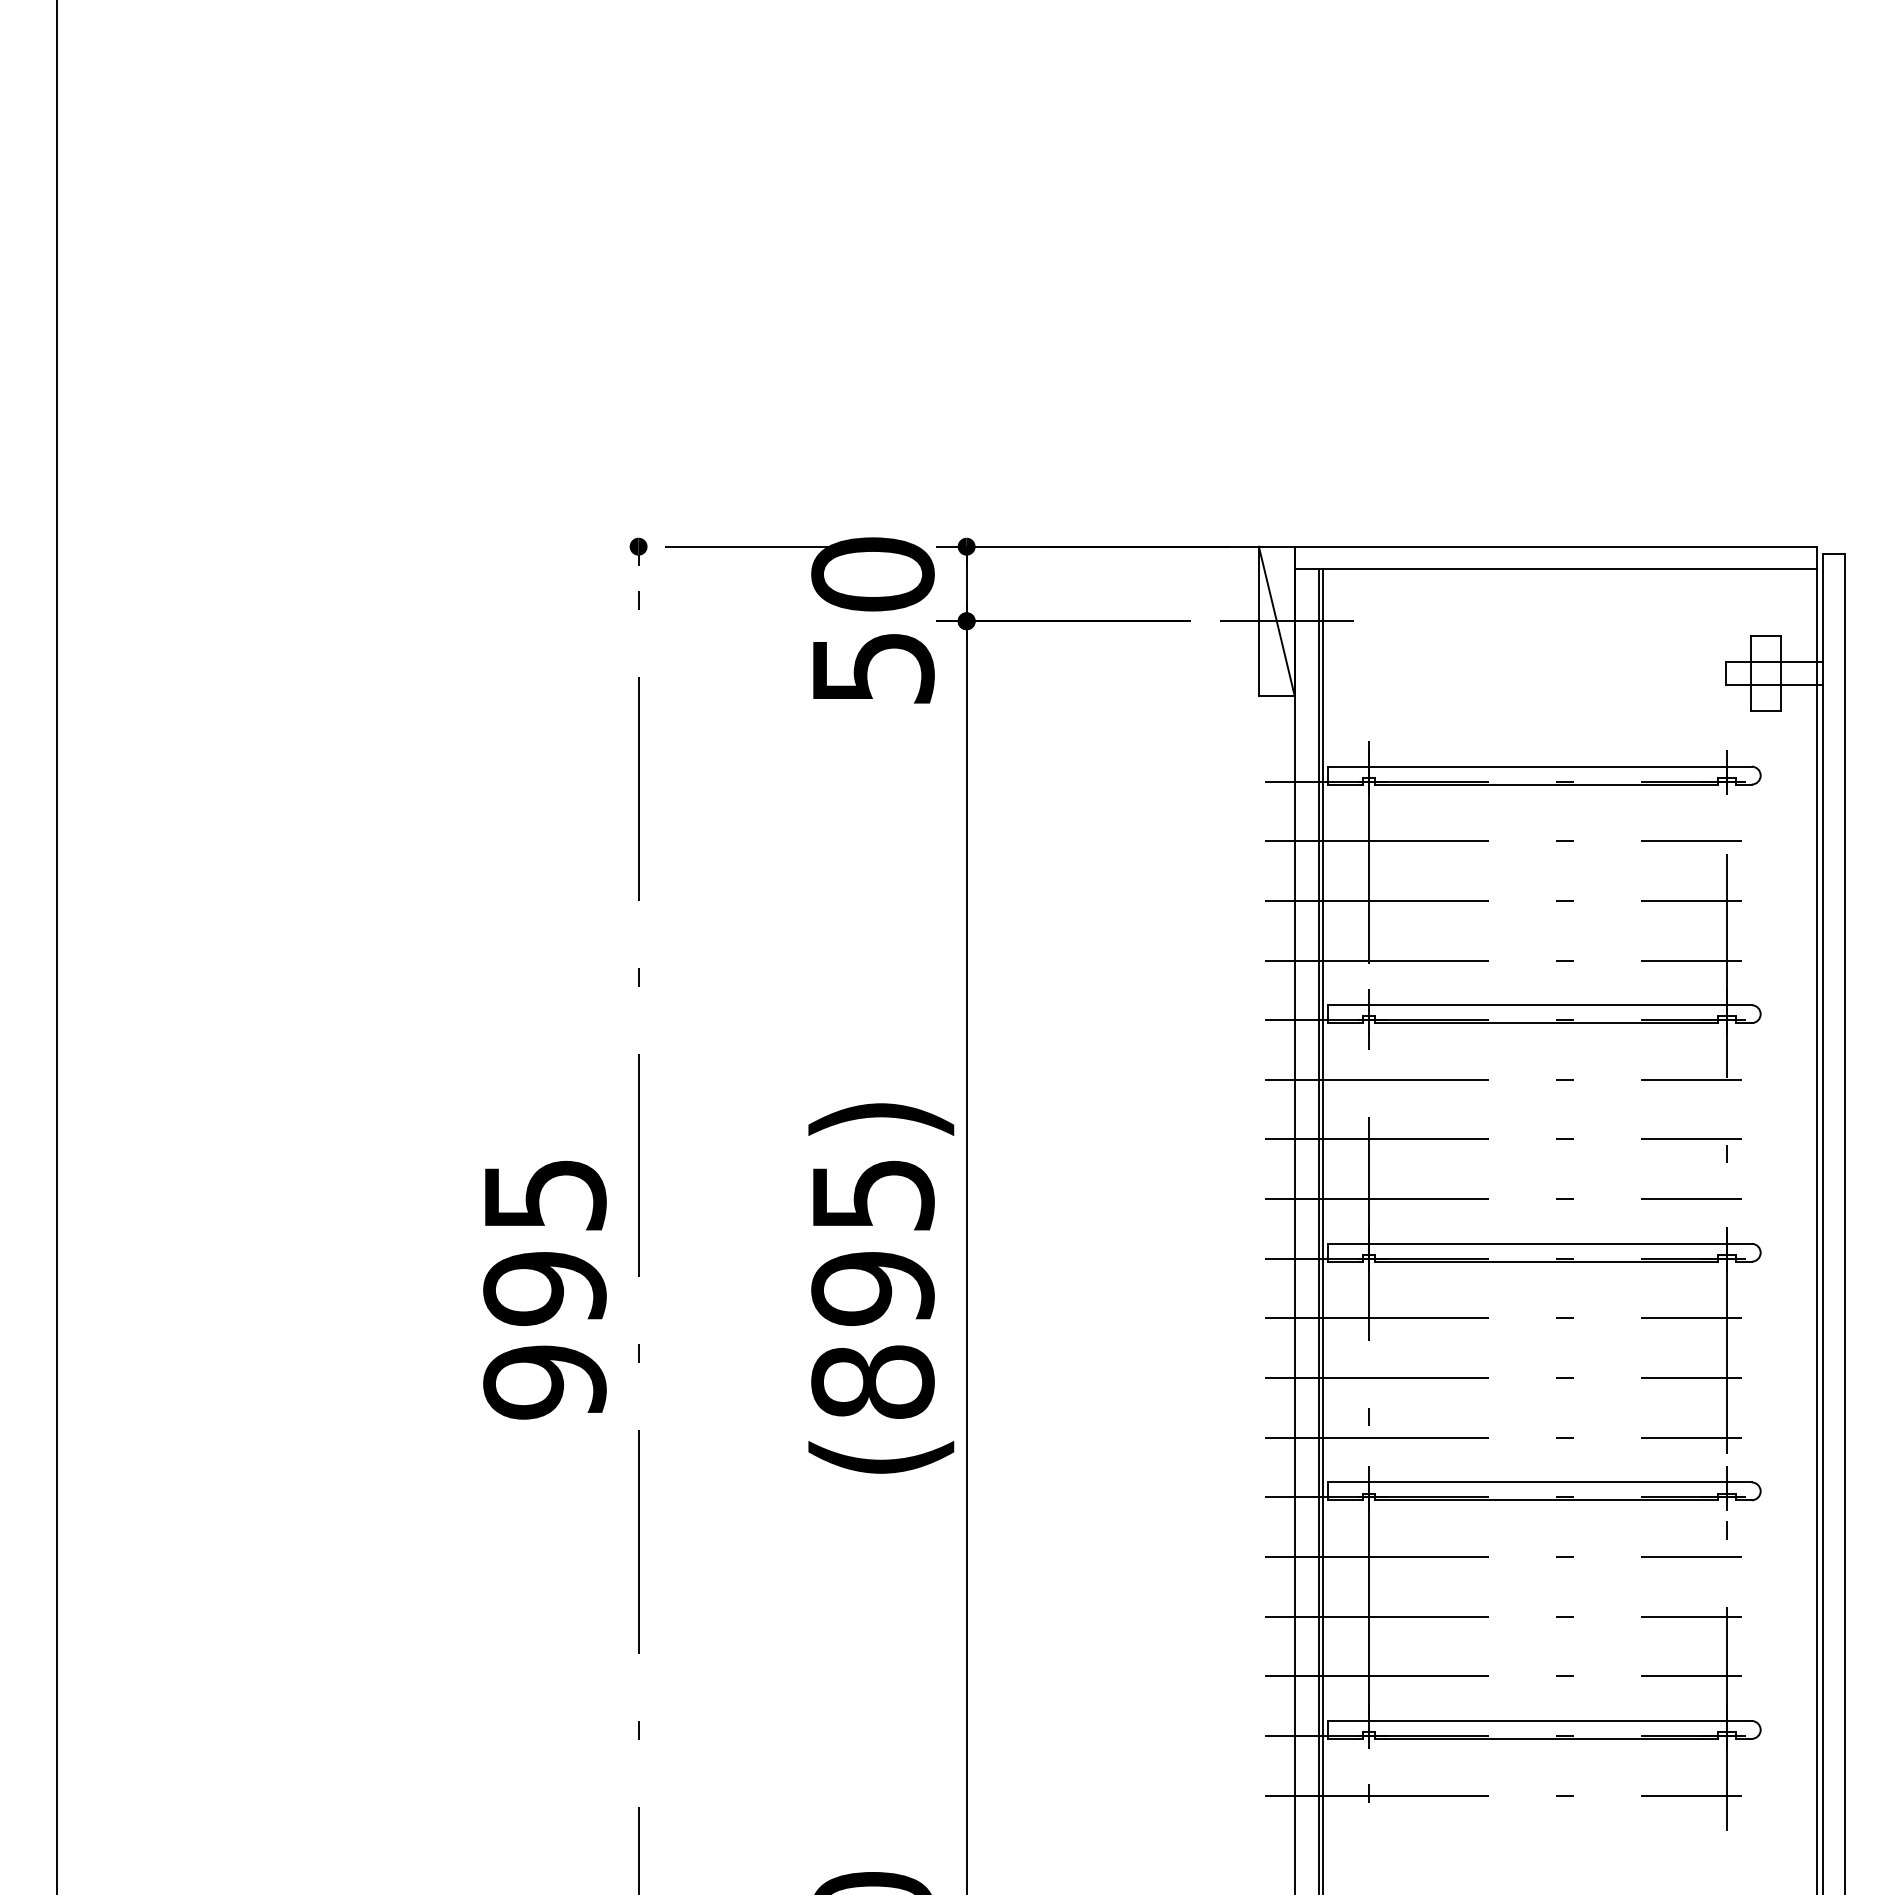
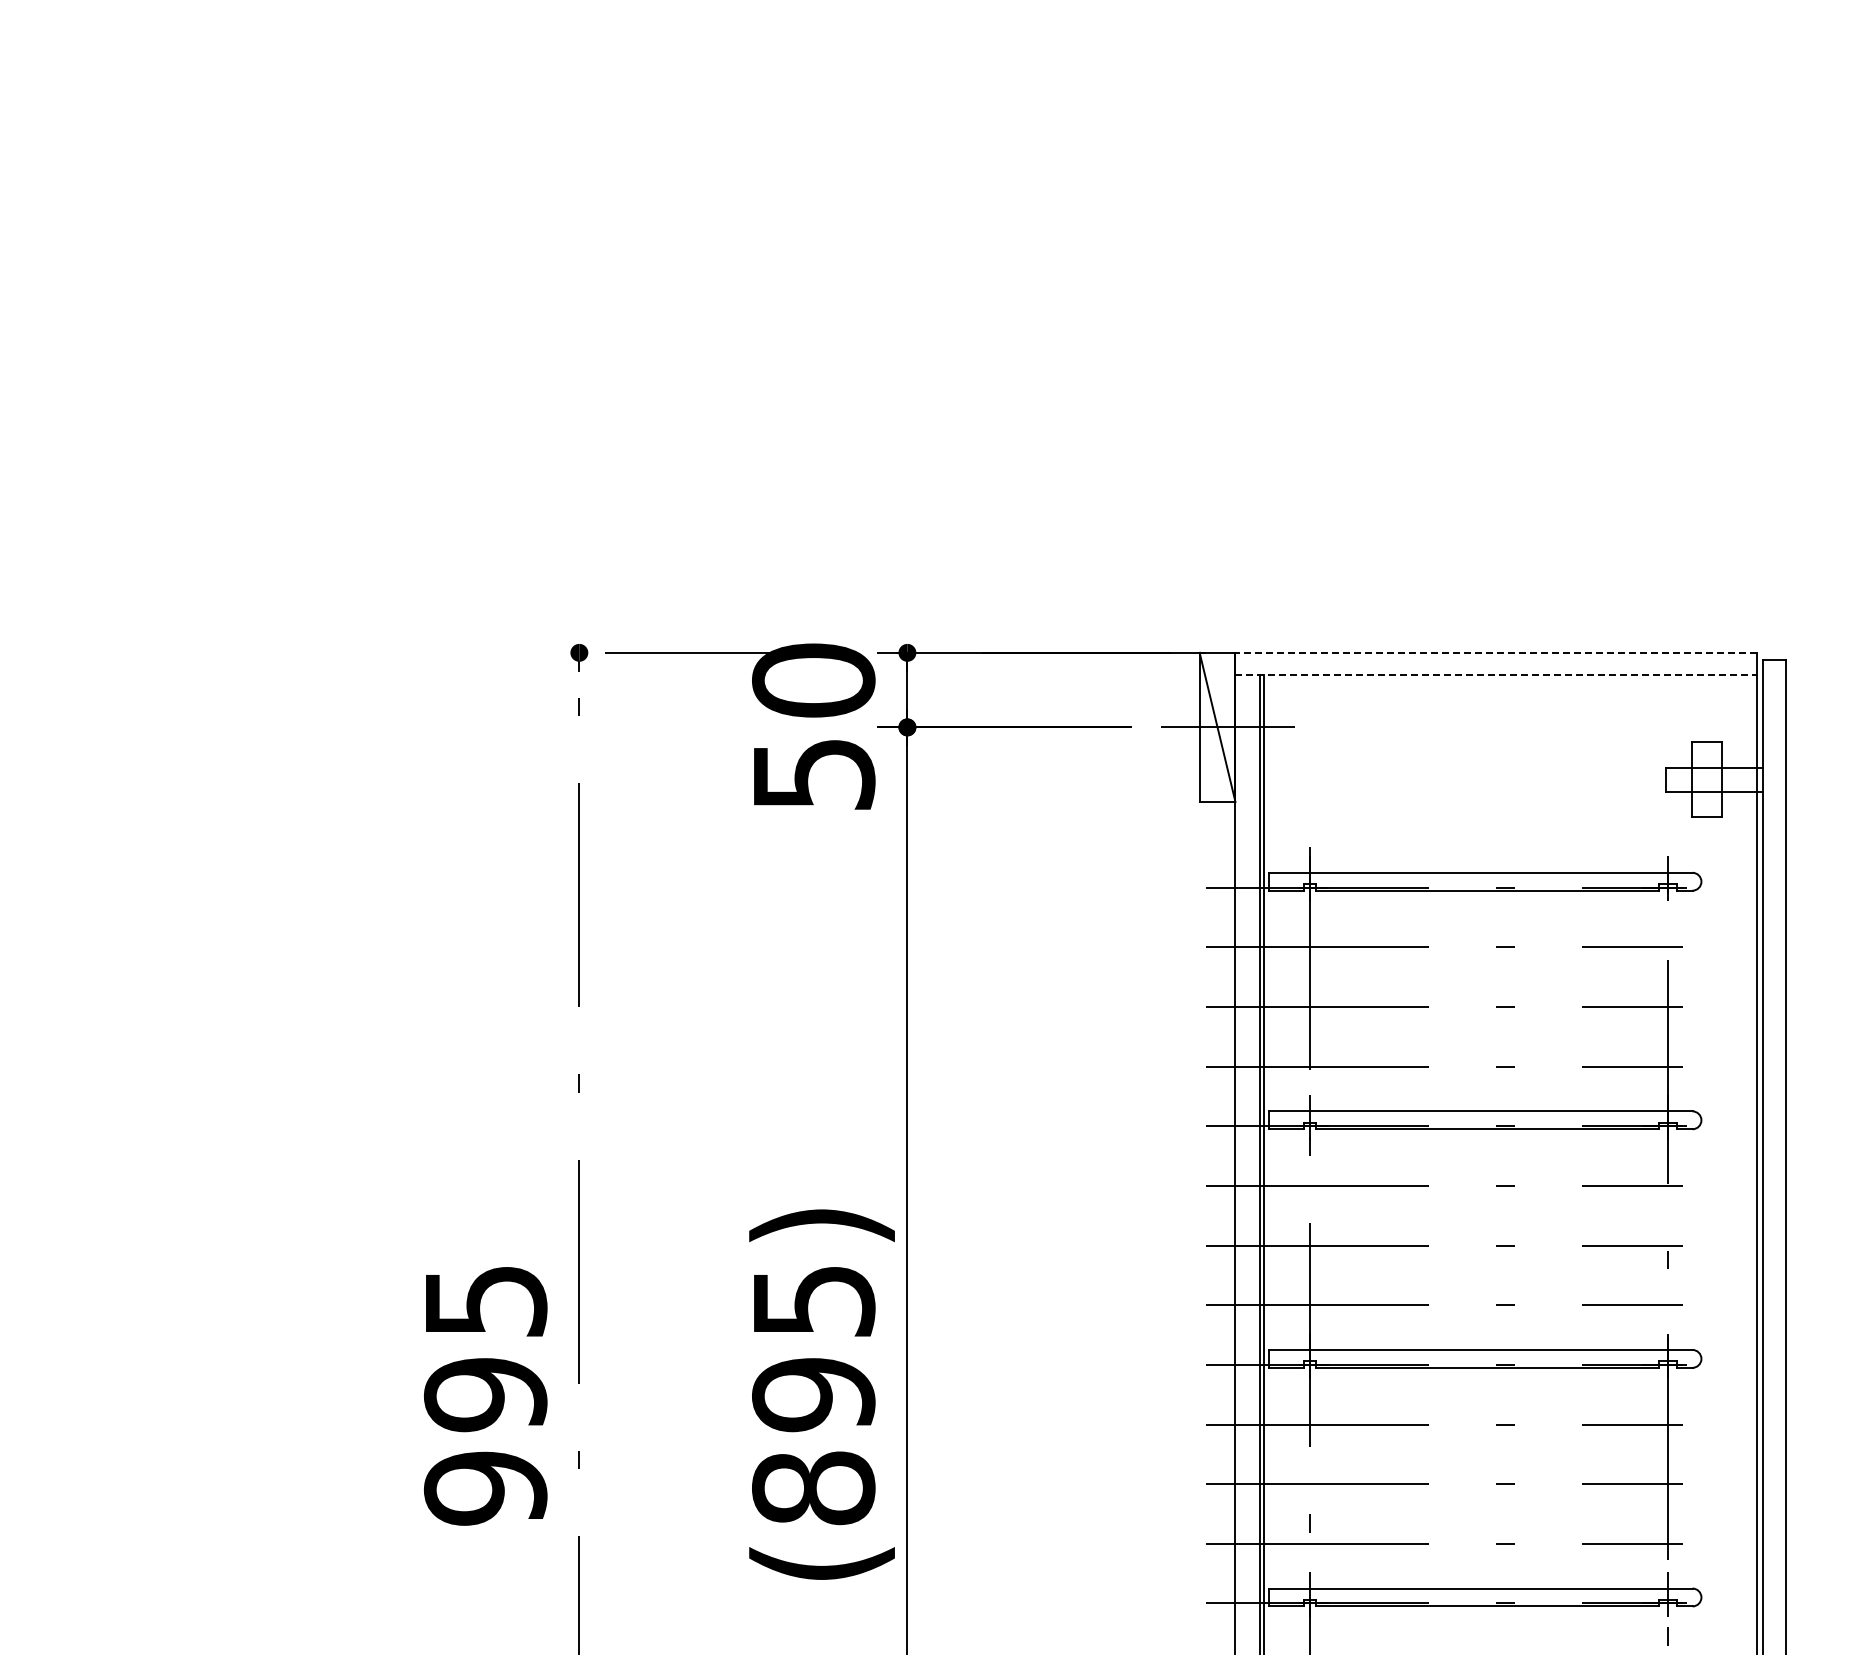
line: (1555, 546) -> (1496, 652), solid -> dashed
line: (1555, 569) -> (1496, 675), solid -> dashed

